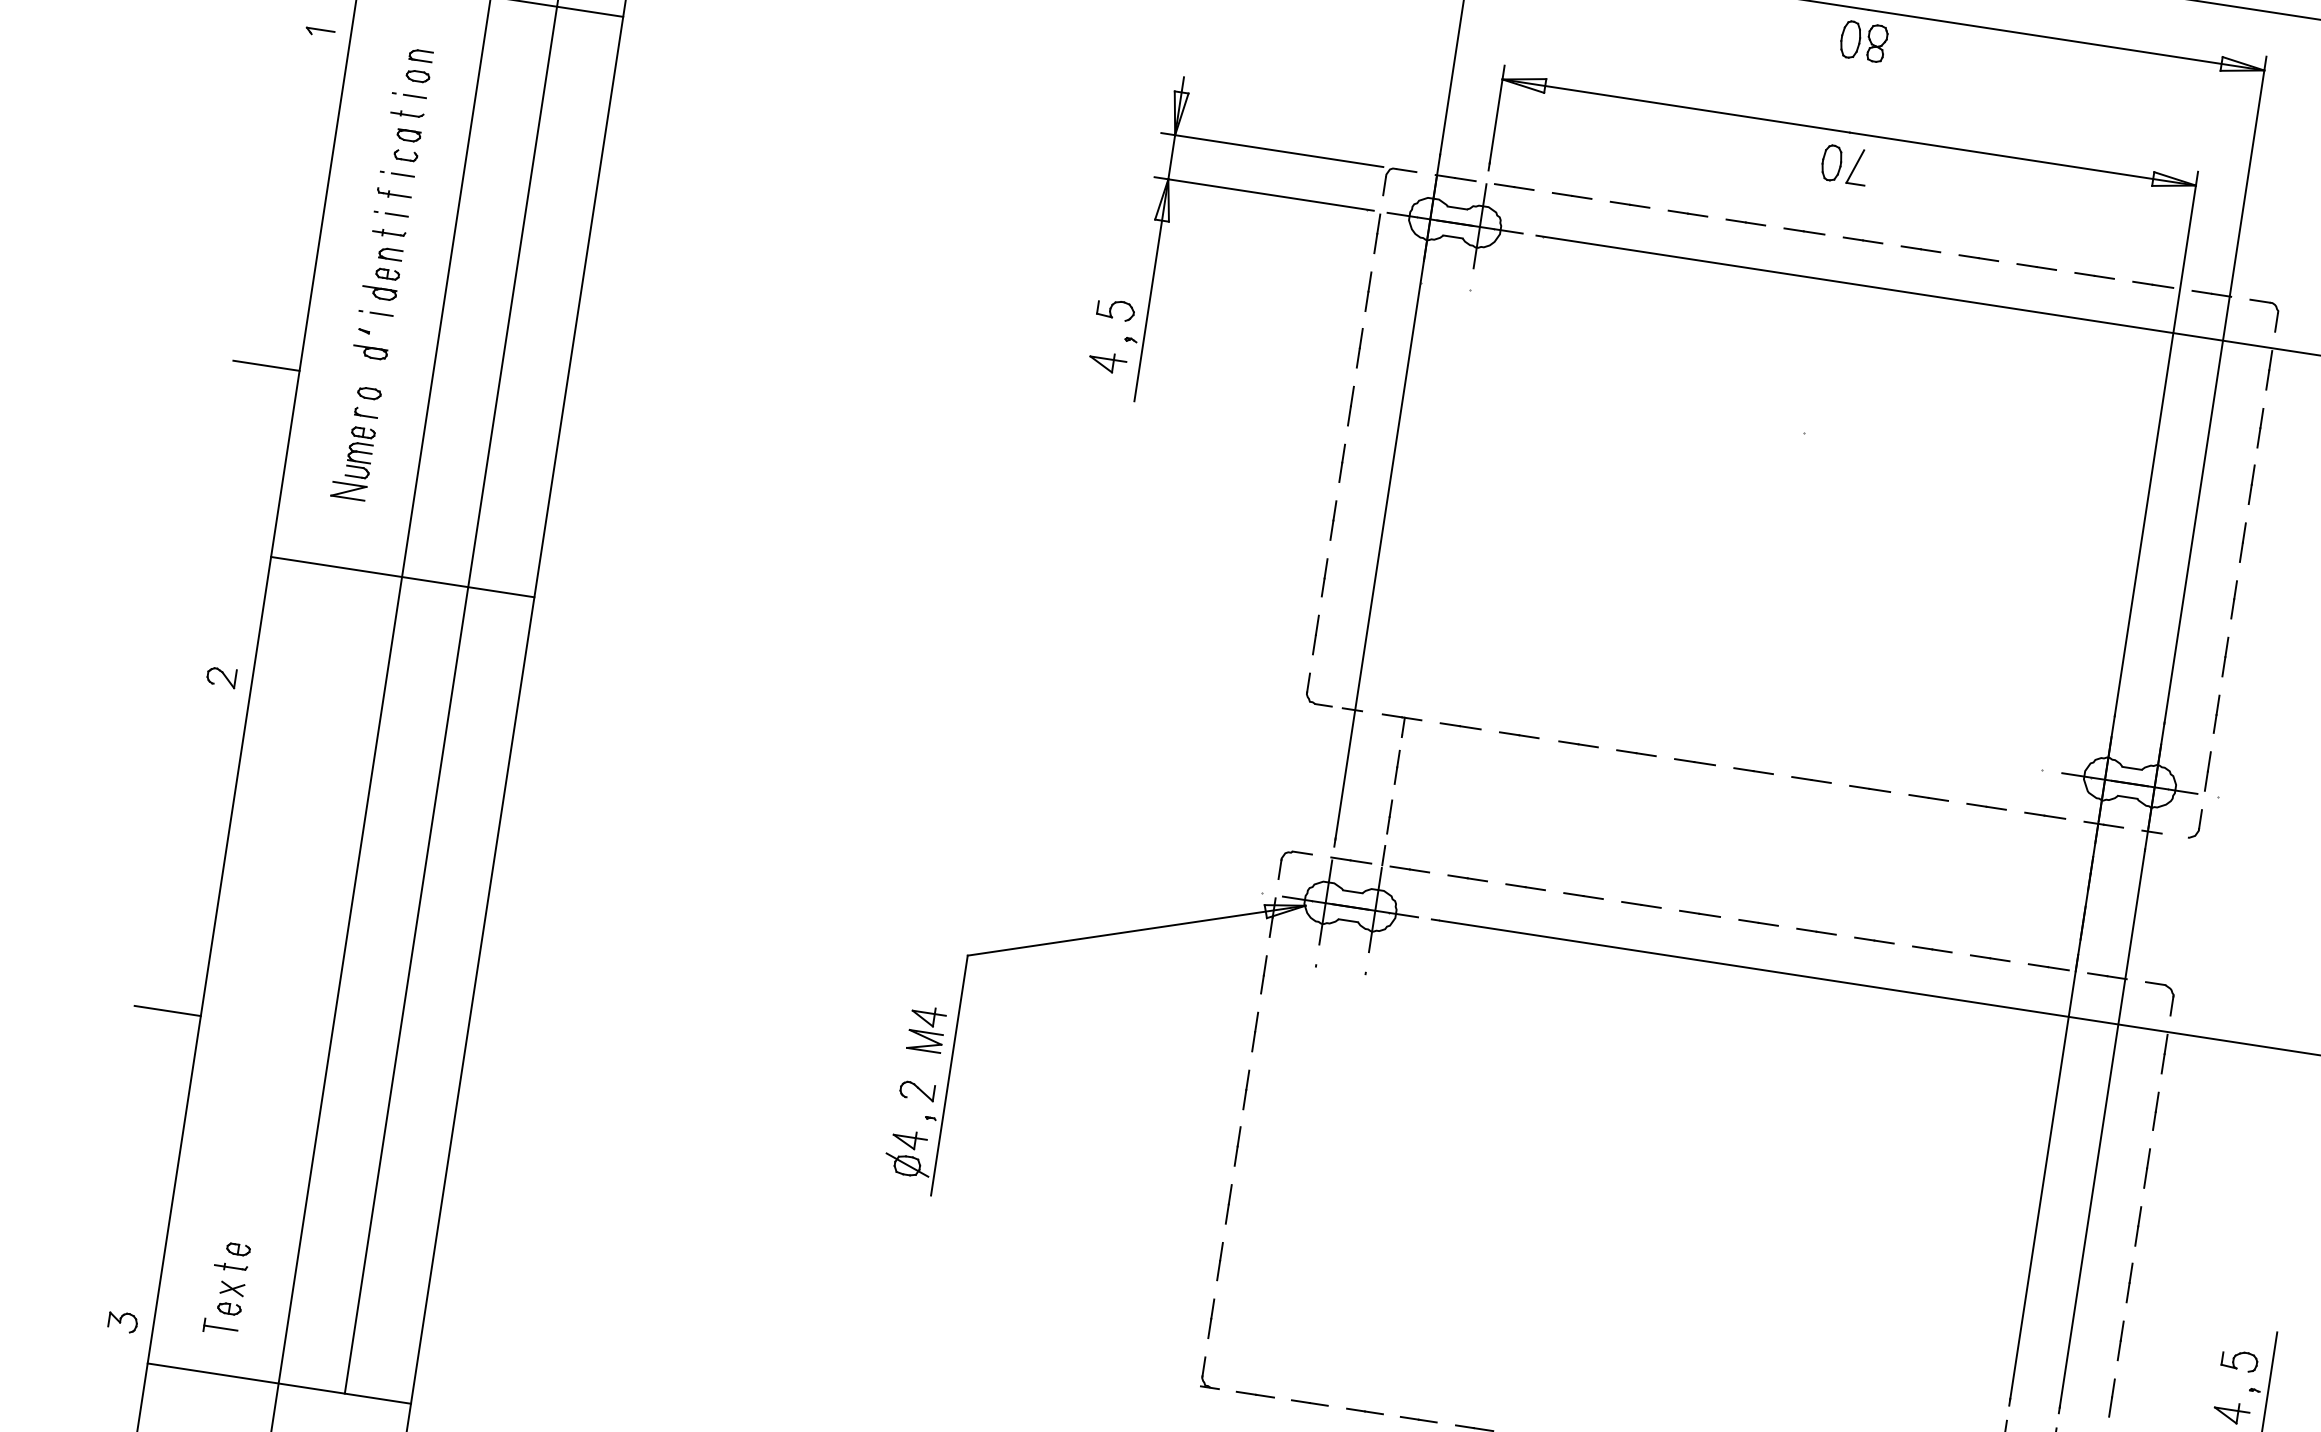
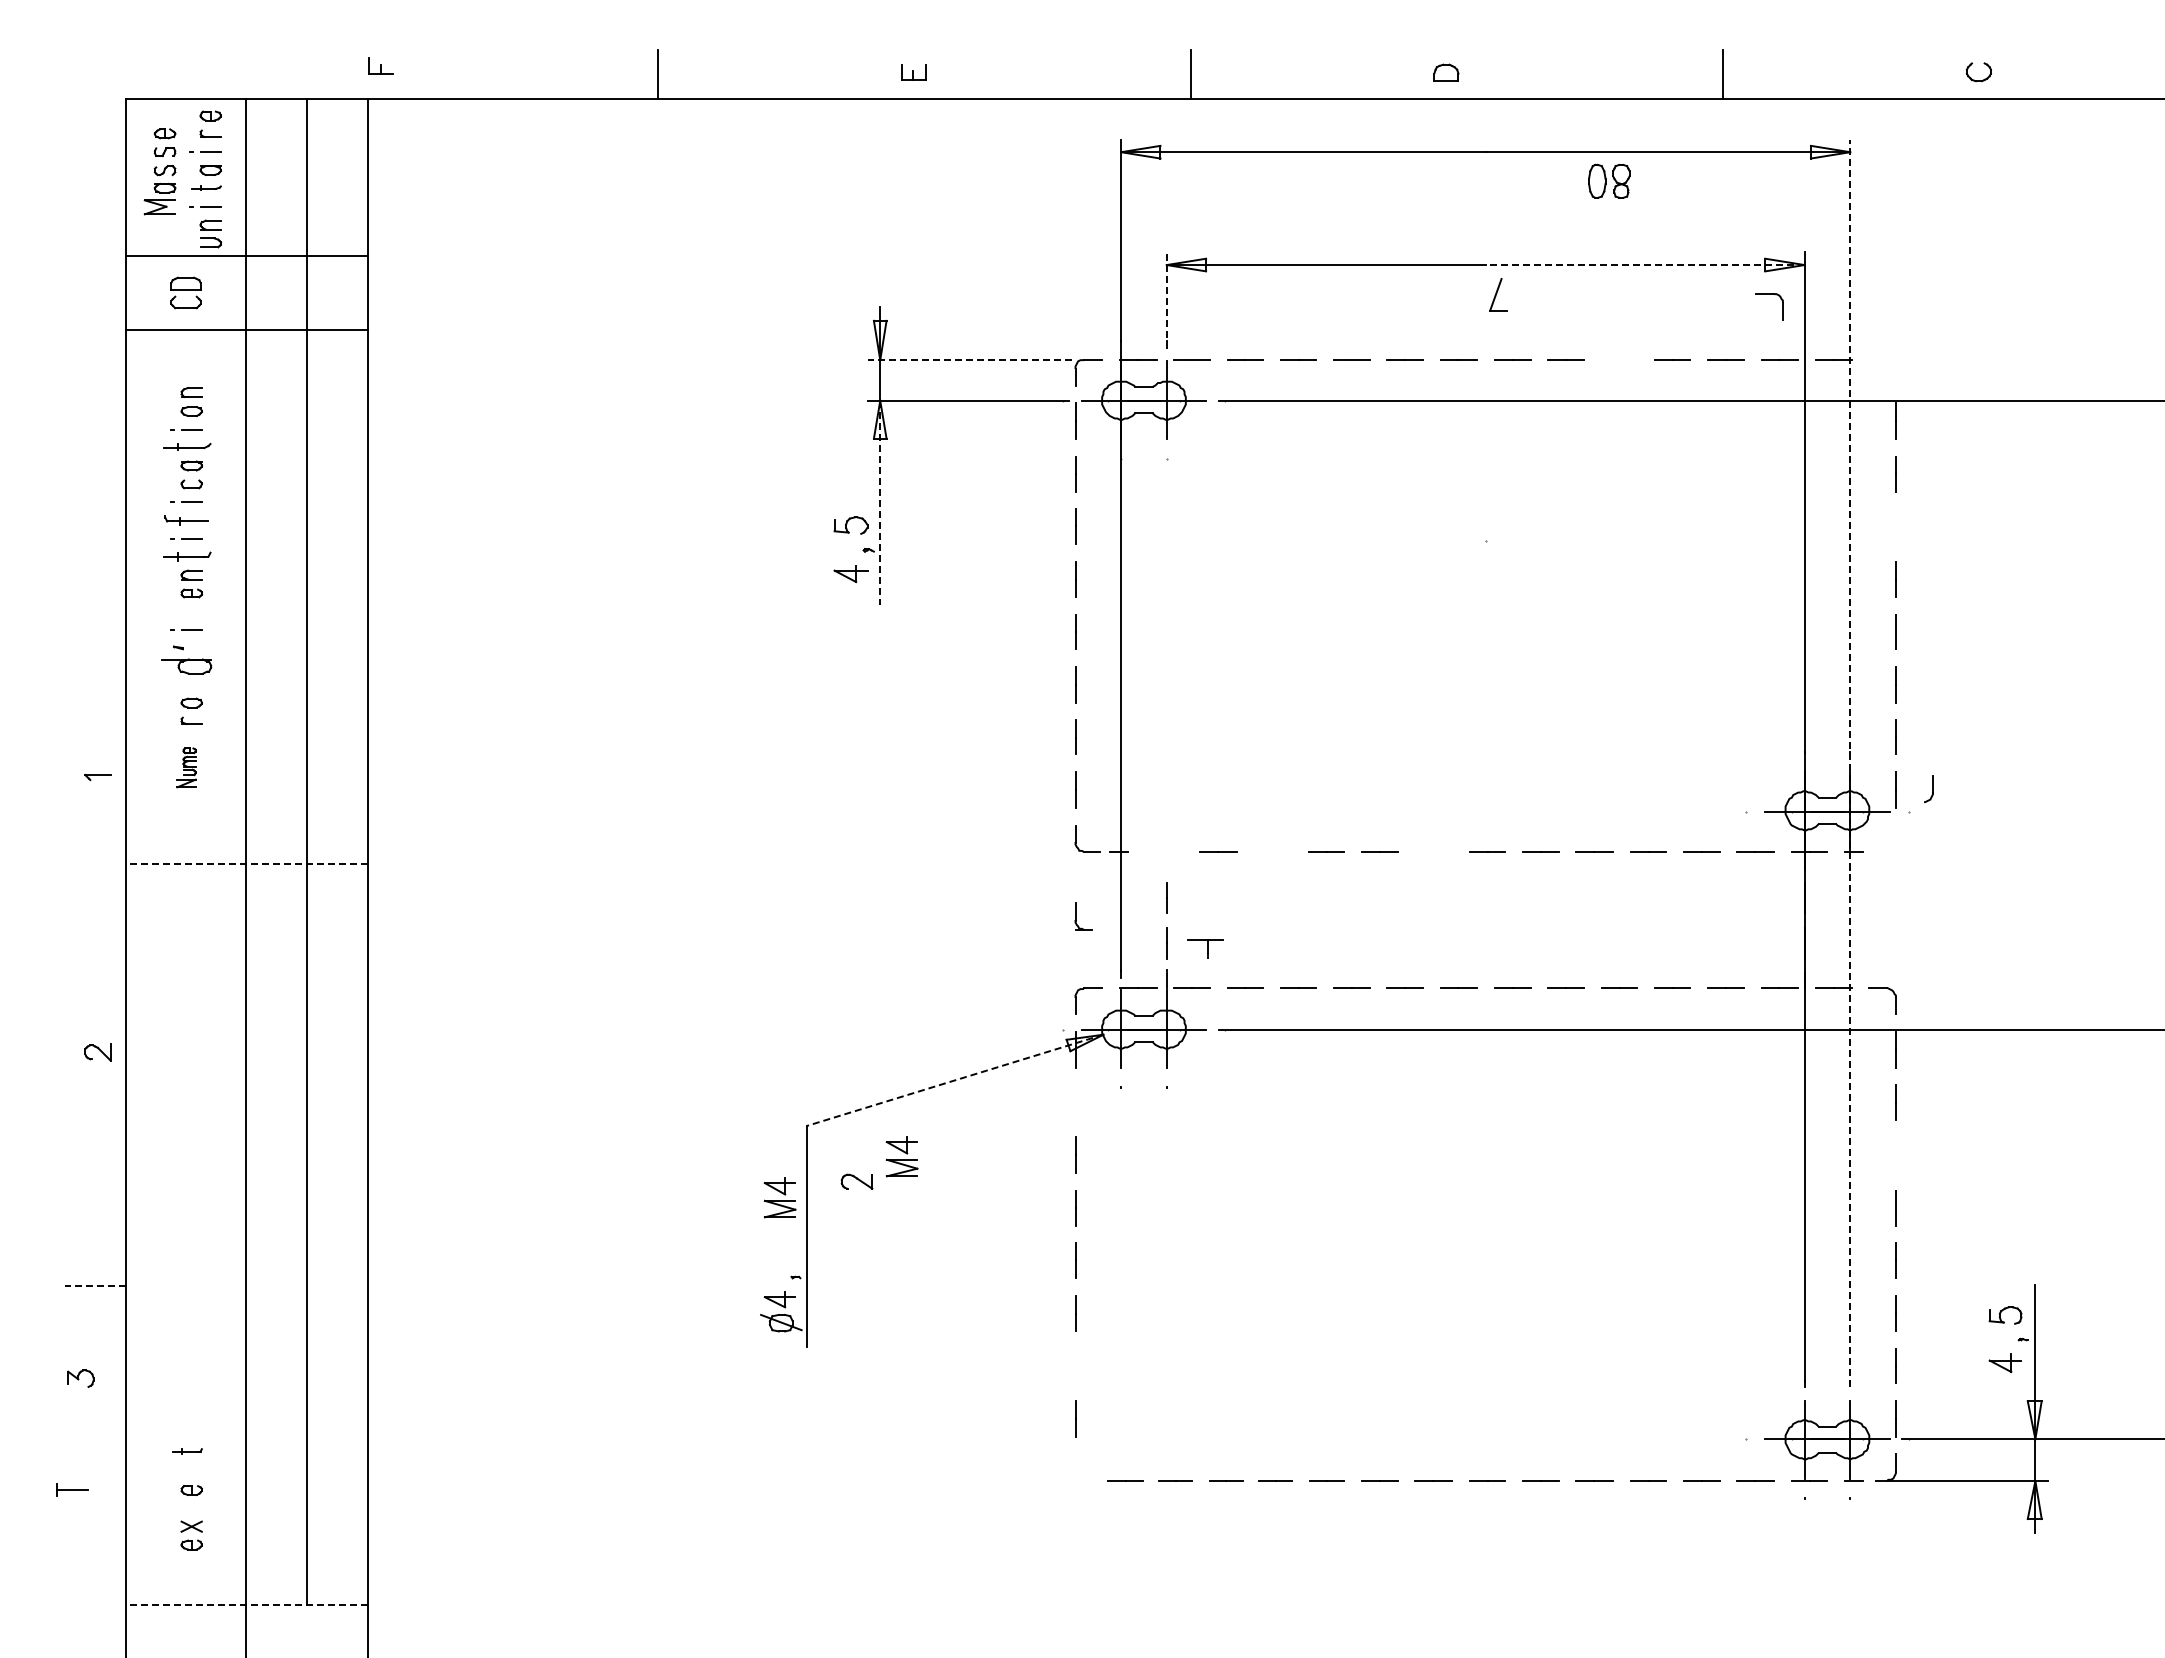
part: (319, 32) -> (97, 777), moved
part: (1864, 40) -> (1609, 180), moved
part: (407, 113) -> (187, 446), size x1.6
line: (1496, 117) -> (1166, 300), solid -> dashed
line: (1272, 150) -> (969, 360), solid -> dashed
line: (2021, 159) -> (1644, 265), solid -> dashed
part: (1832, 162) -> (1474, 294), removed
part: (394, 194) -> (186, 520), size x1.4
part: (389, 233) -> (187, 556), size x1.6
line: (1978, 257) -> (1619, 359), removed
line: (1151, 291) -> (880, 503), solid -> dashed
part: (379, 293) -> (186, 611), removed
part: (2264, 302) -> (1769, 294), moved
part: (370, 351) -> (186, 665), size x1.6
line: (265, 365) -> (94, 692), removed
part: (353, 462) -> (186, 767), size x0.6
line: (2251, 484) -> (1895, 526), removed
line: (402, 577) -> (246, 863), solid -> dashed
part: (221, 677) -> (97, 1052), moved
part: (1400, 726) -> (1205, 948), moved
line: (1518, 734) -> (1271, 851), removed
line: (2162, 735) -> (1850, 763), solid -> dashed
line: (1694, 761) -> (1433, 851), removed
part: (2195, 823) -> (1928, 788), moved
line: (1136, 930) -> (954, 1080), solid -> dashed
line: (1263, 974) -> (1075, 1102), removed
part: (1065, 1004) -> (901, 1156), added
line: (166, 1010) -> (94, 1285), solid -> dashed
part: (916, 1090) -> (856, 1181), moved
line: (2146, 1167) -> (1895, 1154), removed
line: (1220, 1260) -> (1075, 1365), removed
part: (231, 1267) -> (187, 1451), moved
part: (122, 1321) -> (80, 1378), moved
part: (220, 1327) -> (72, 1489), moved
part: (1204, 1371) -> (1076, 916), moved
line: (278, 1383) -> (246, 1605), solid -> dashed

